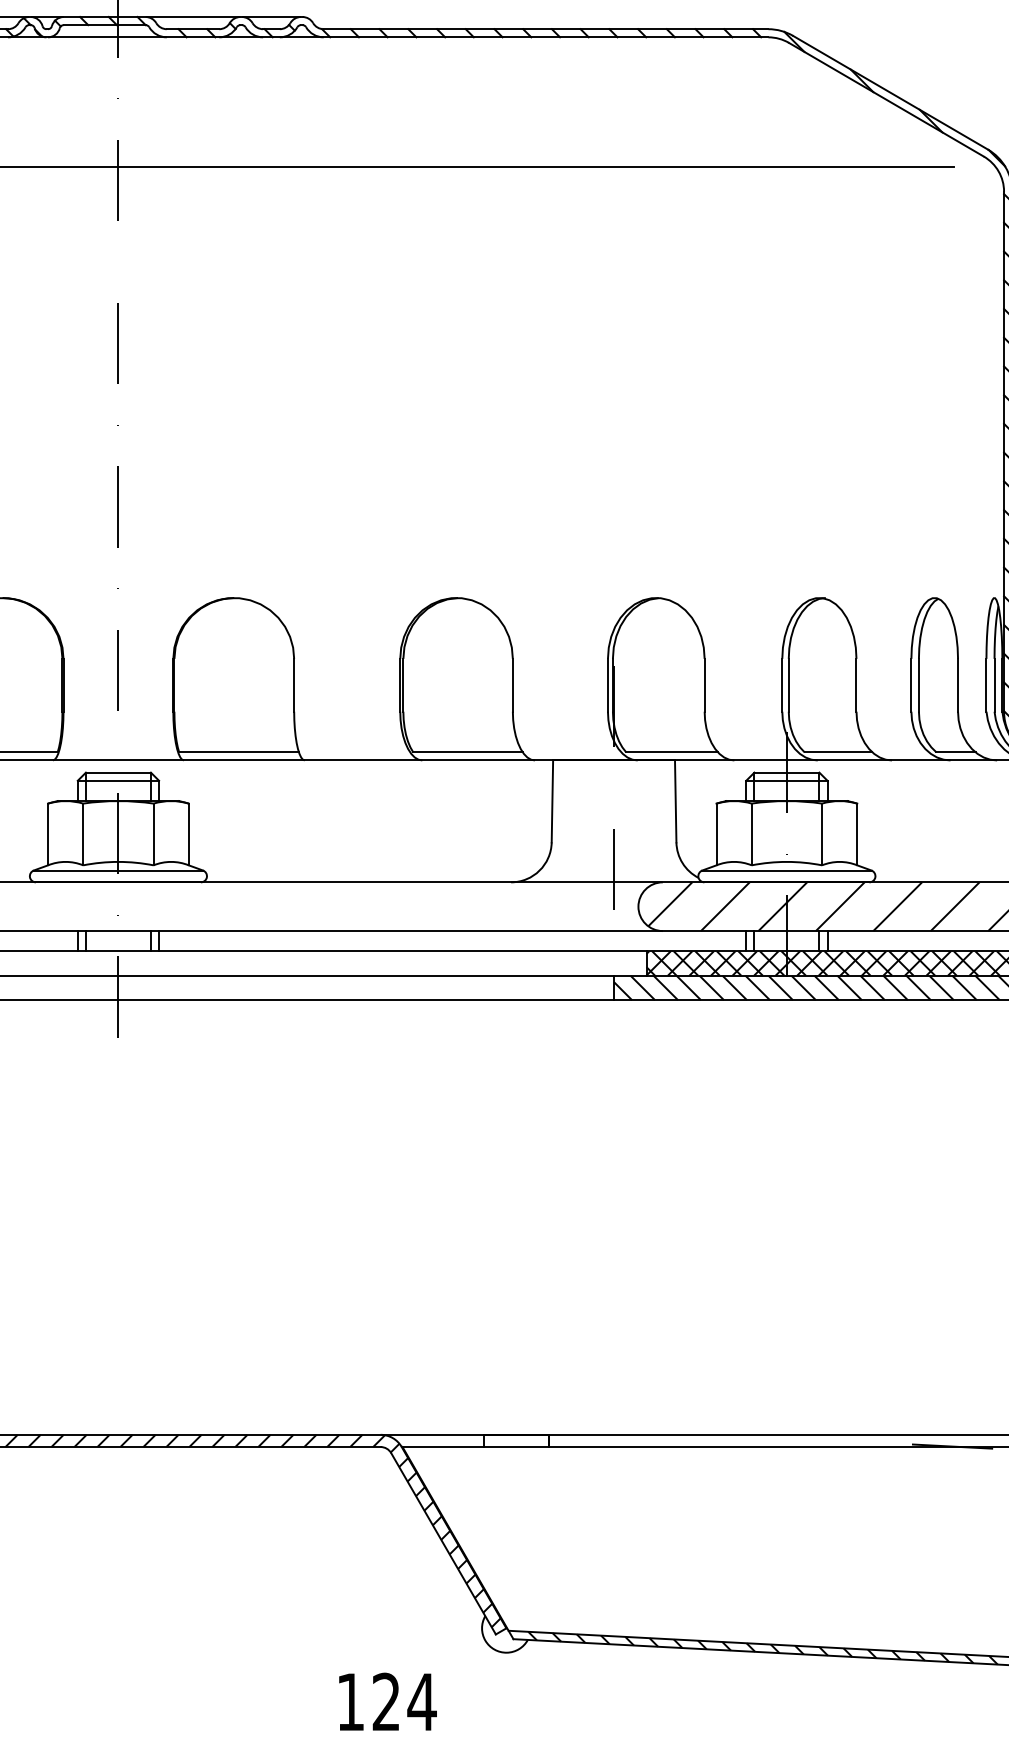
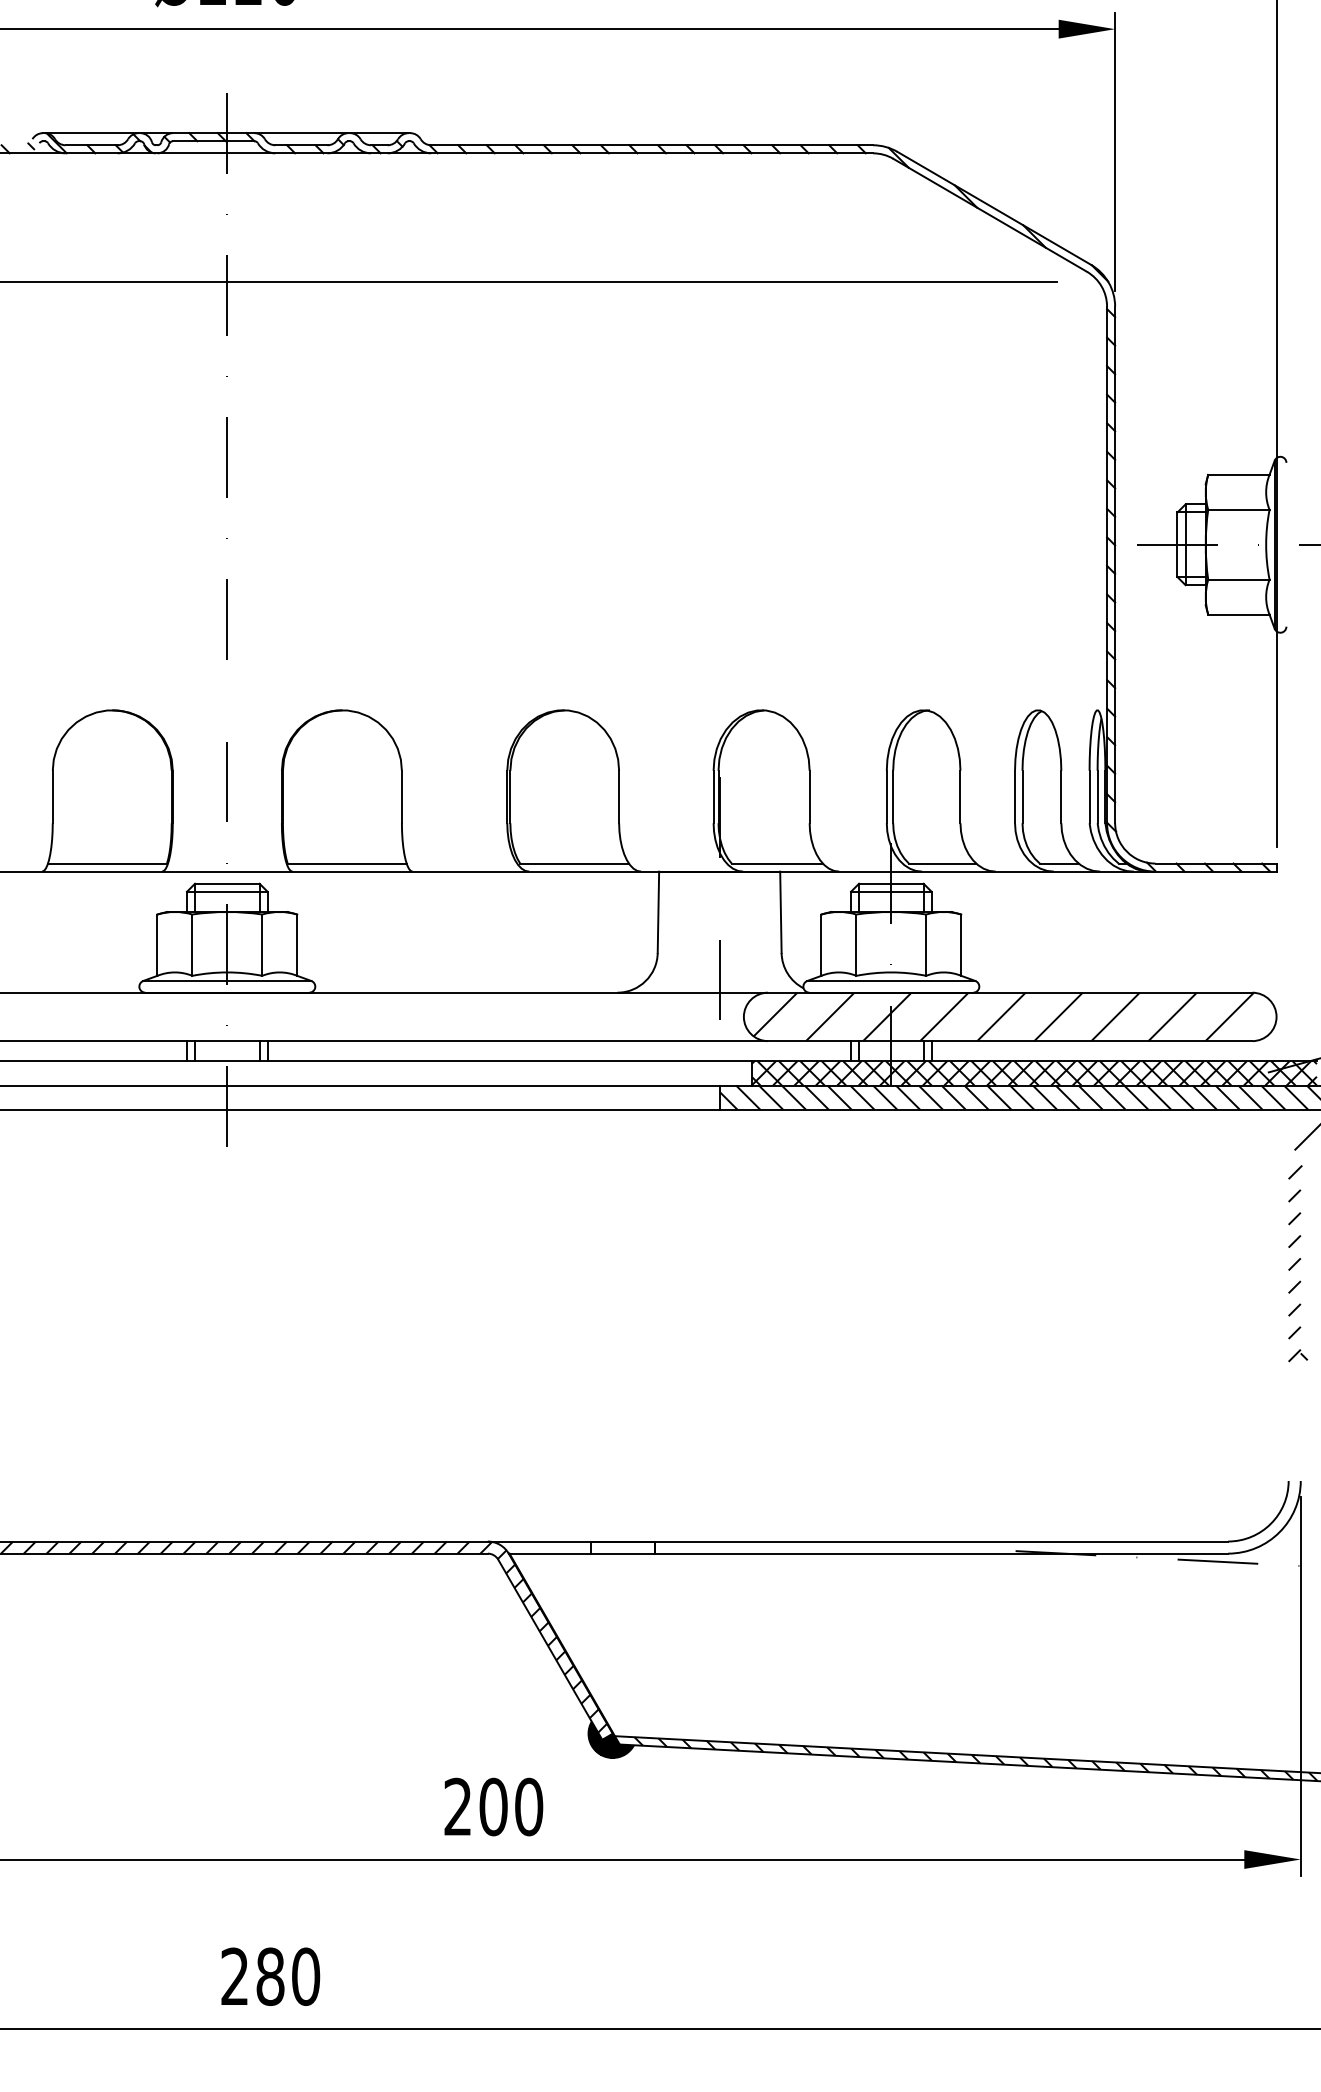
hatch: (504, 1634) -> (610, 1739), added
text: (386, 1701) -> (493, 1806), 124 -> 200

